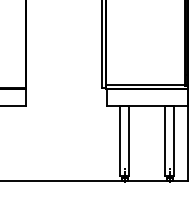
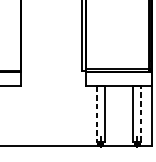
line: (119, 140) -> (96, 113), solid -> dashed
line: (174, 140) -> (141, 113), solid -> dashed

